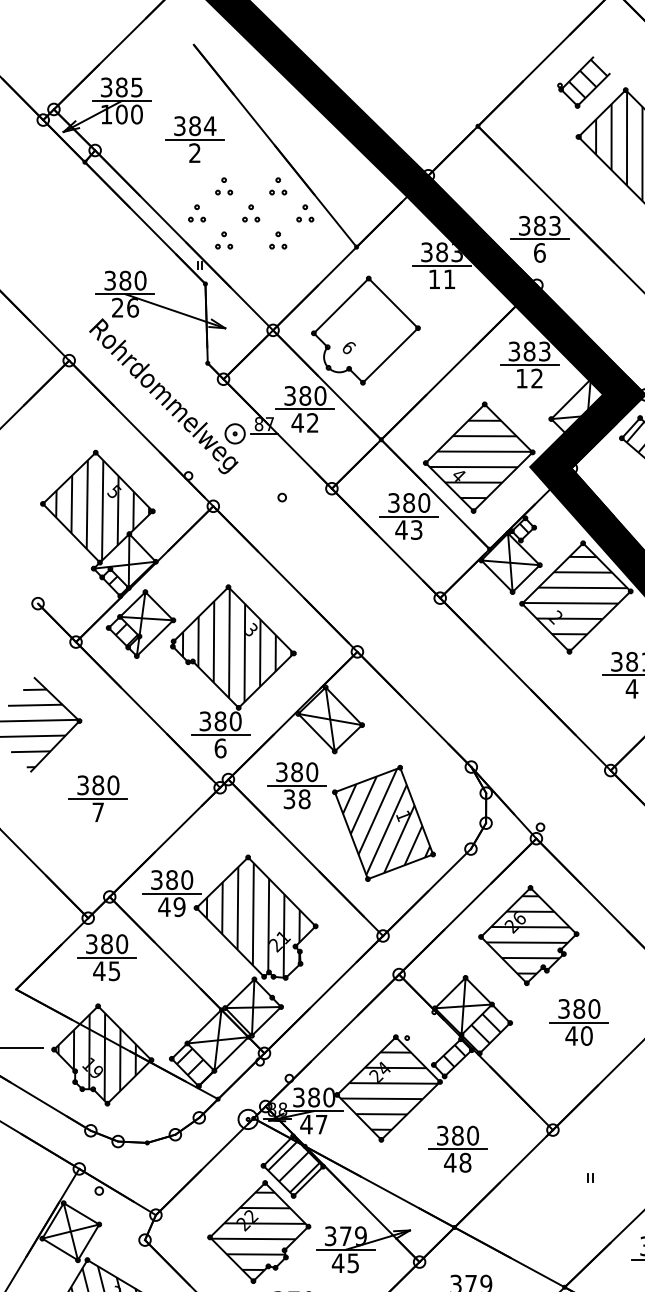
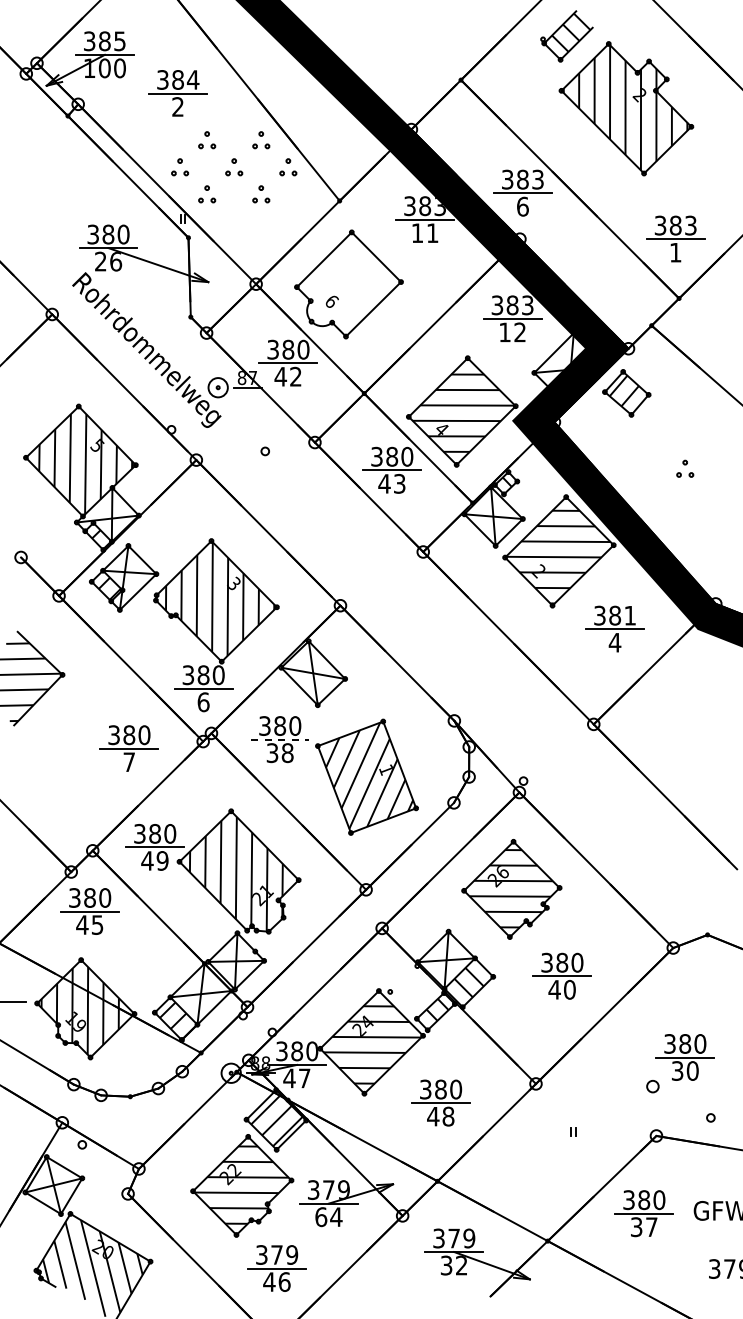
line: (297, 785) -> (280, 739), solid -> dashed
part: (97, 798) -> (128, 748), moved
text: (345, 1263) -> (328, 1217), 45 -> 64

